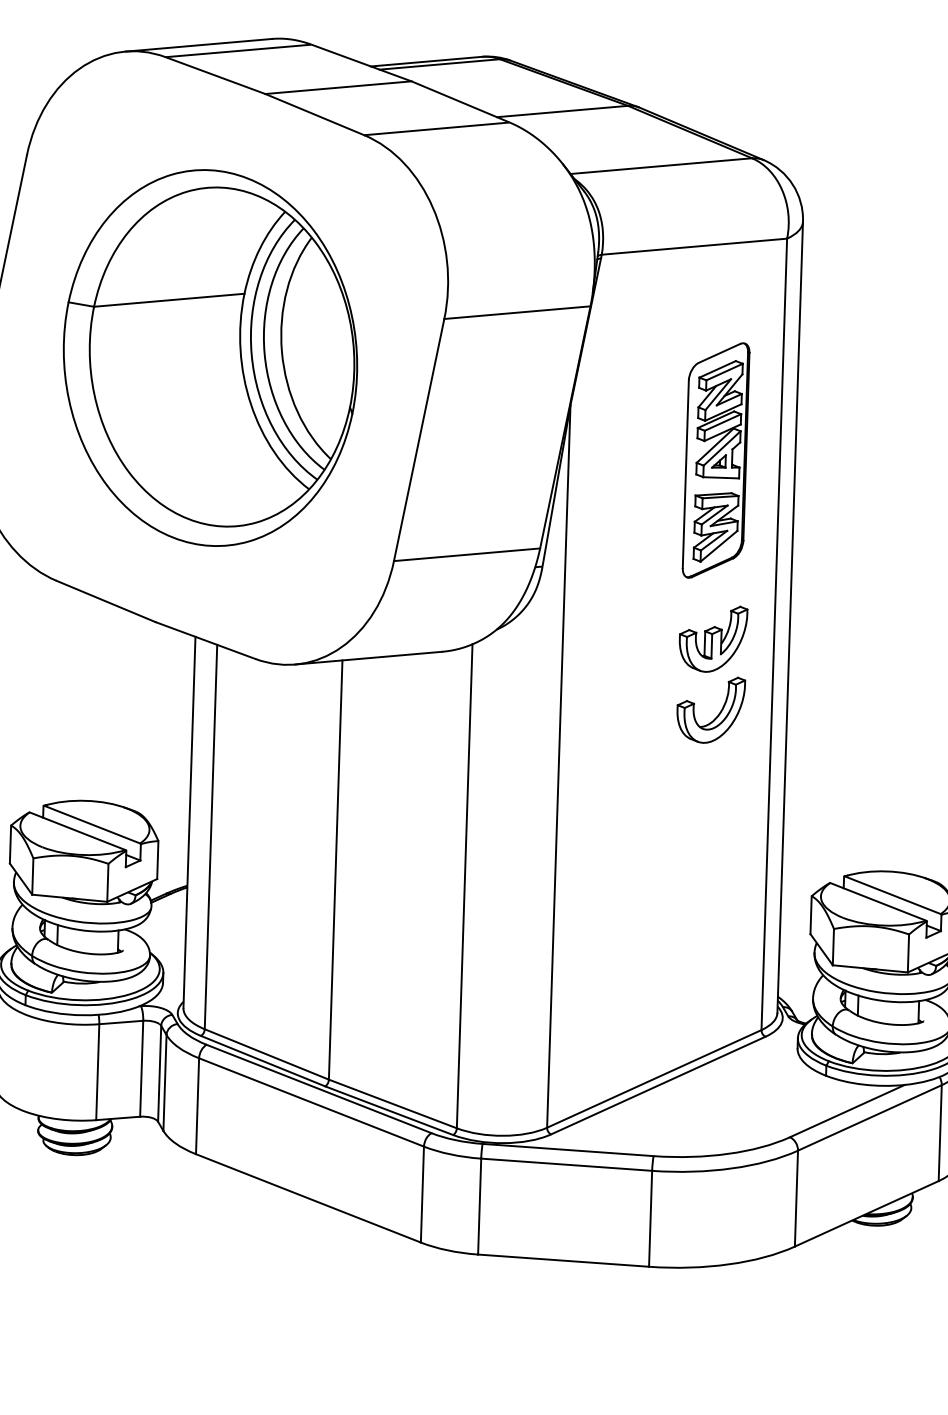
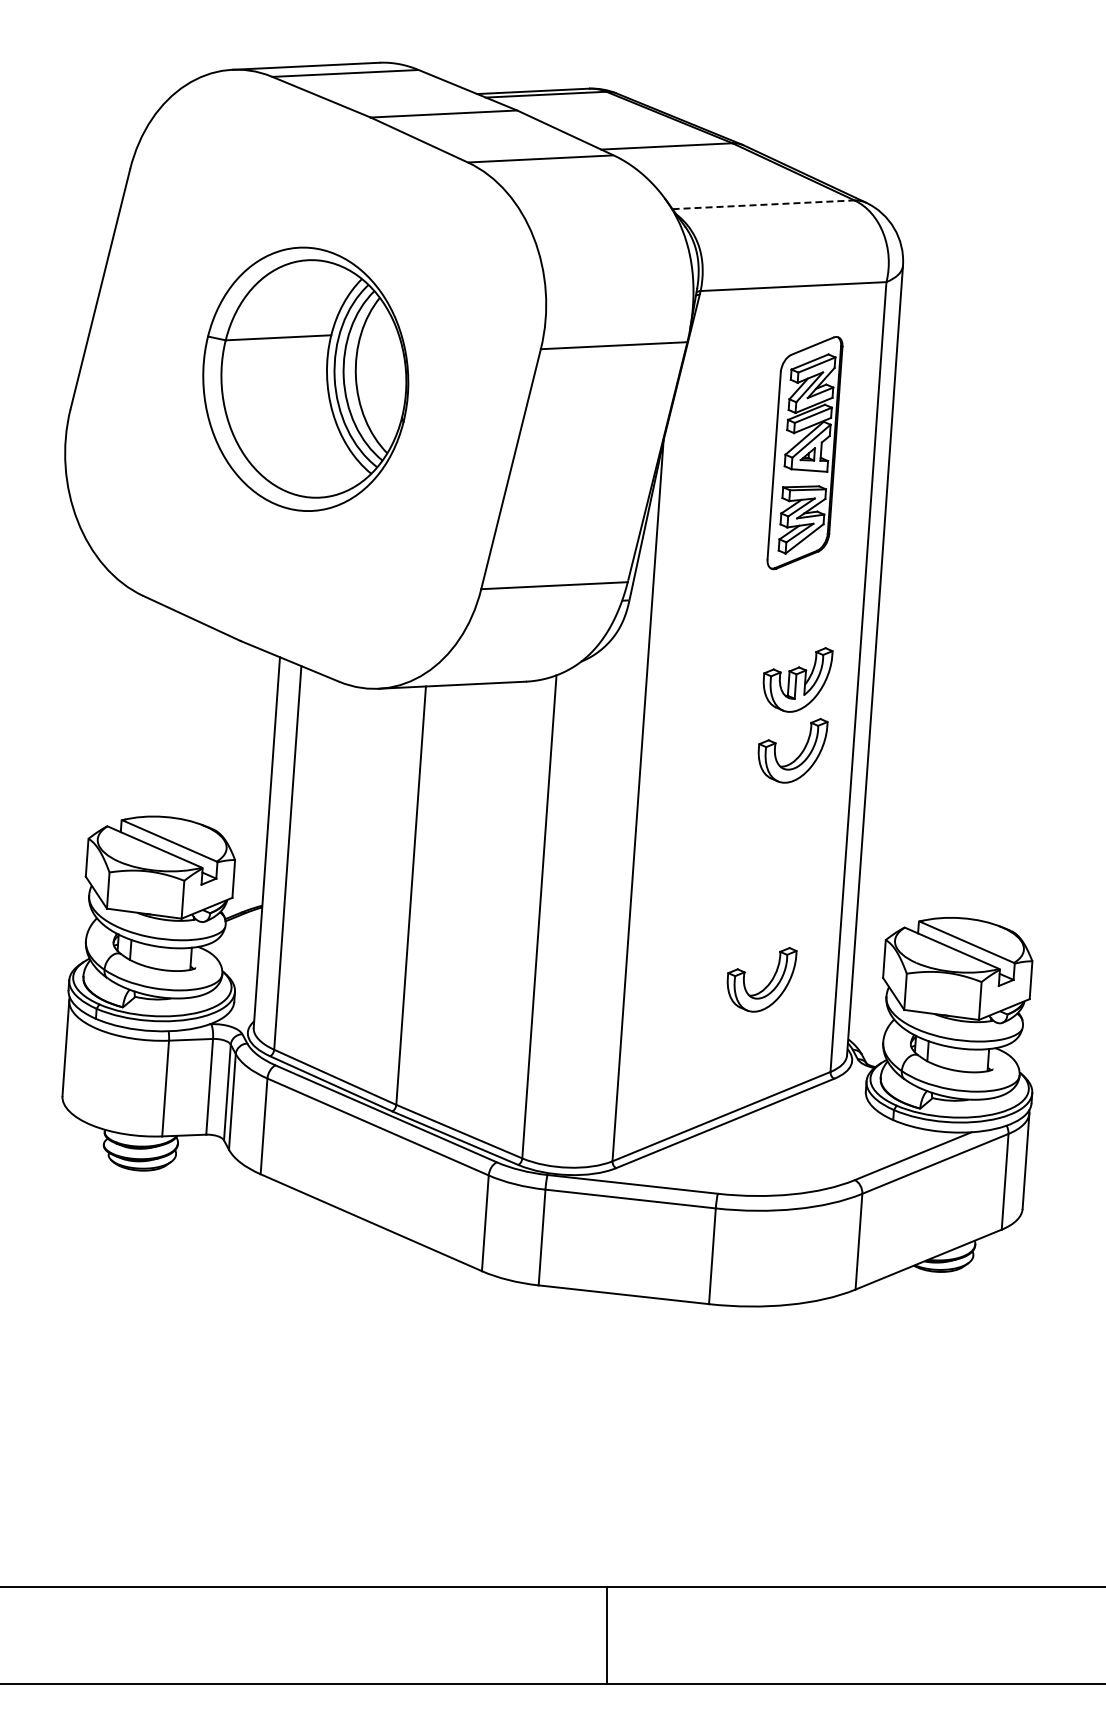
line: (662, 165) -> (764, 204), solid -> dashed
part: (210, 358) -> (305, 379), size x0.7
part: (715, 460) -> (804, 453), moved
part: (695, 945) -> (767, 984), added

